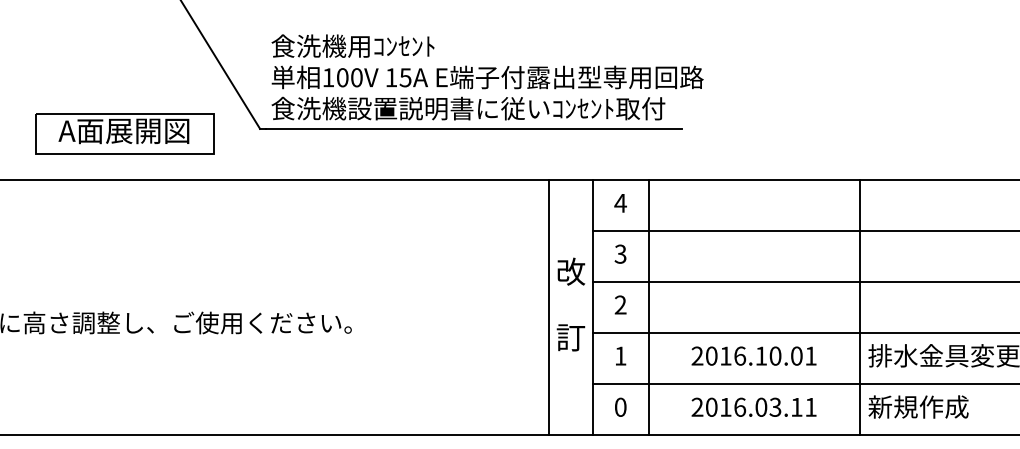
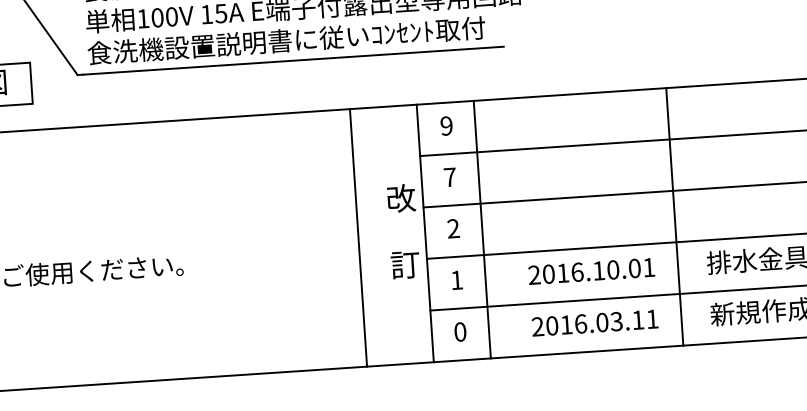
text: (620, 202) -> (446, 125), 4 -> 9
text: (620, 253) -> (449, 176), 3 -> 7
line: (549, 307) -> (358, 237), moved
line: (859, 307) -> (674, 216), moved

